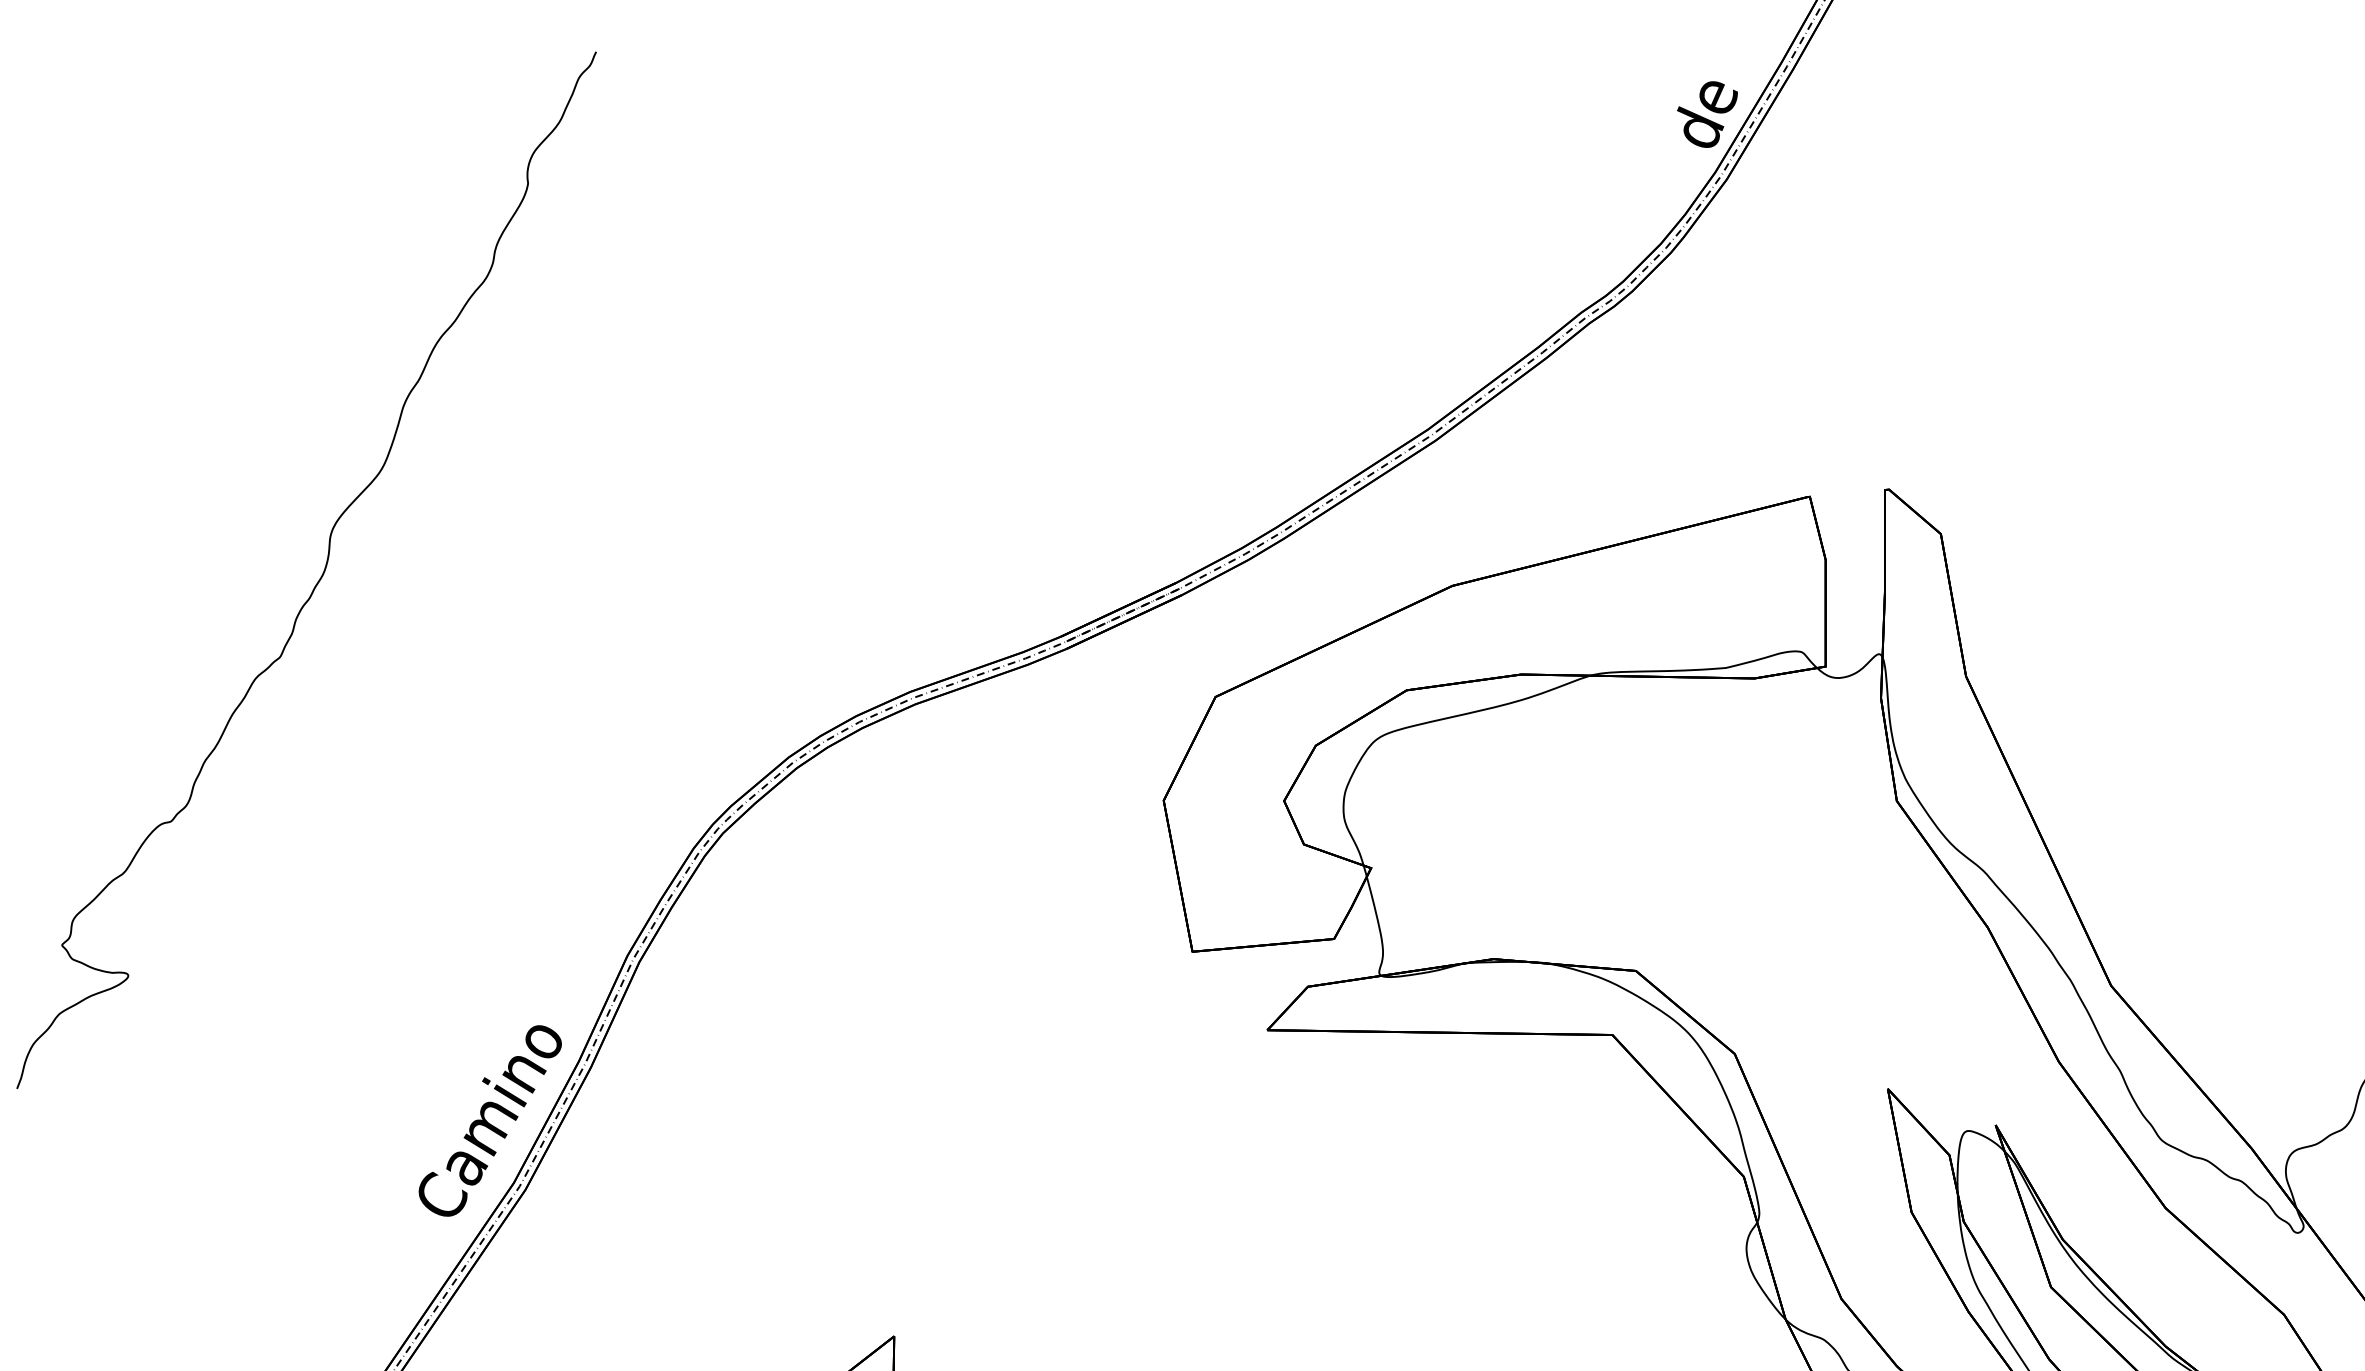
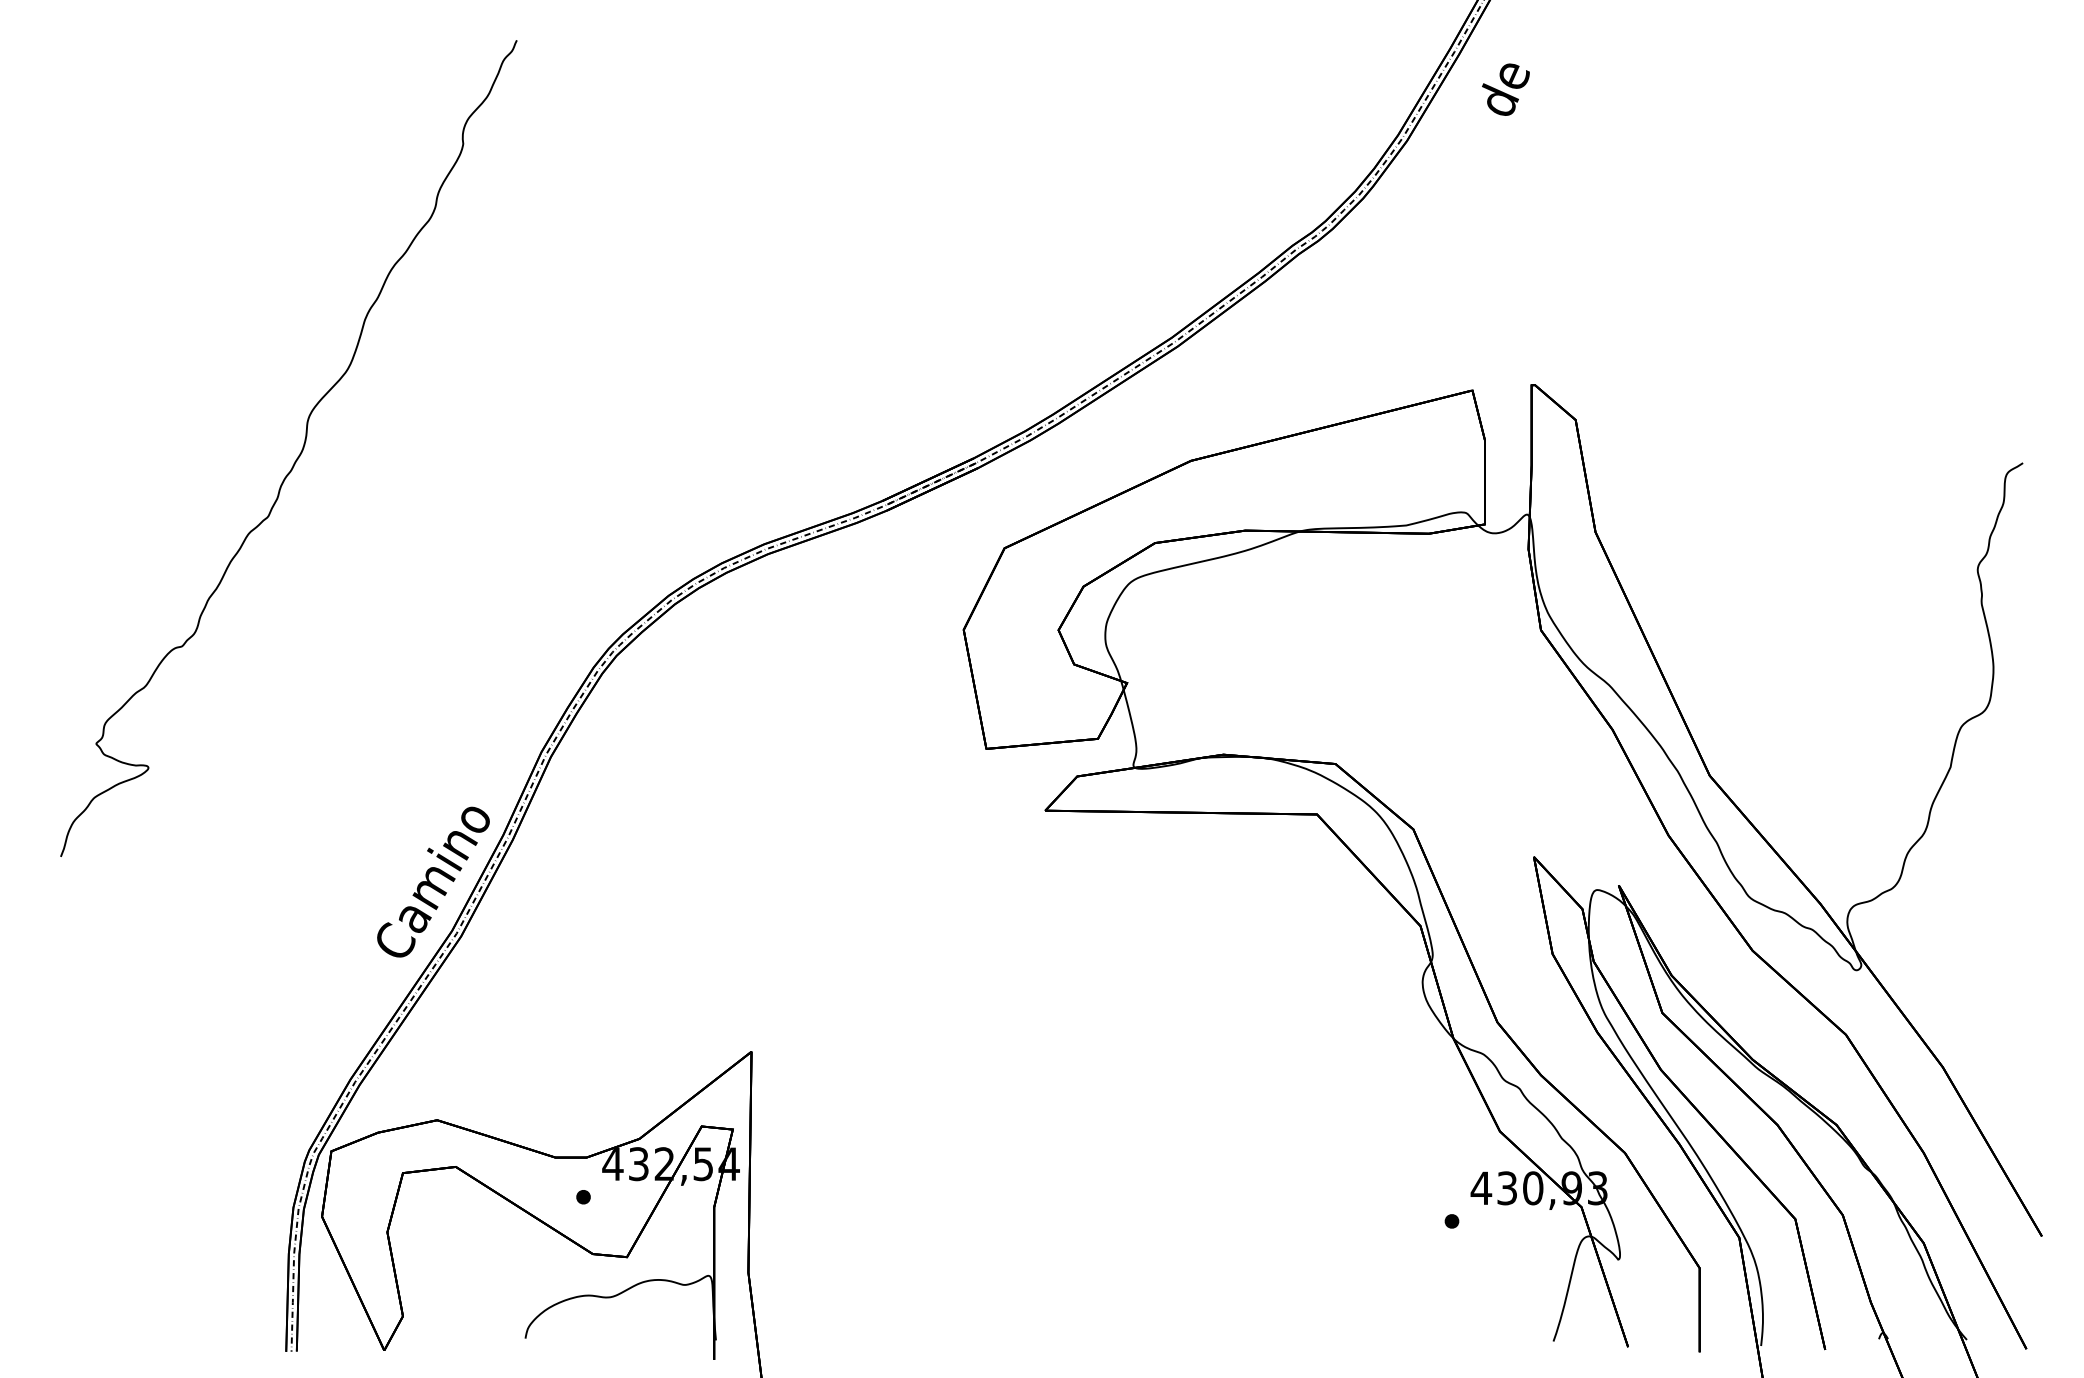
text: (1706, 114) -> (1505, 89), moved

